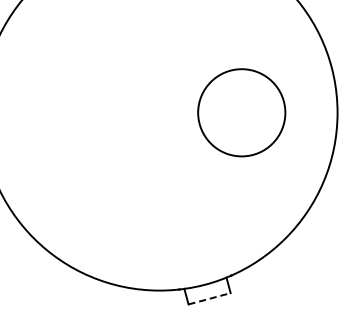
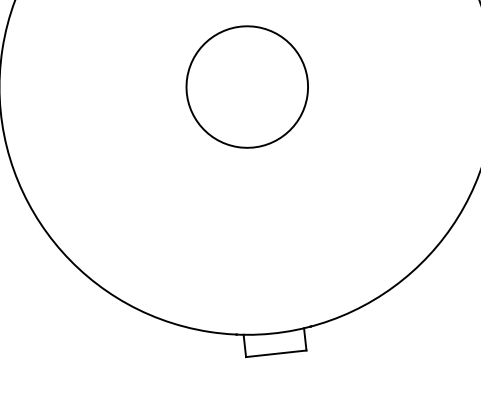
circle: (241, 112) -> (246, 86), moved
line: (209, 298) -> (276, 353), dashed -> solid

